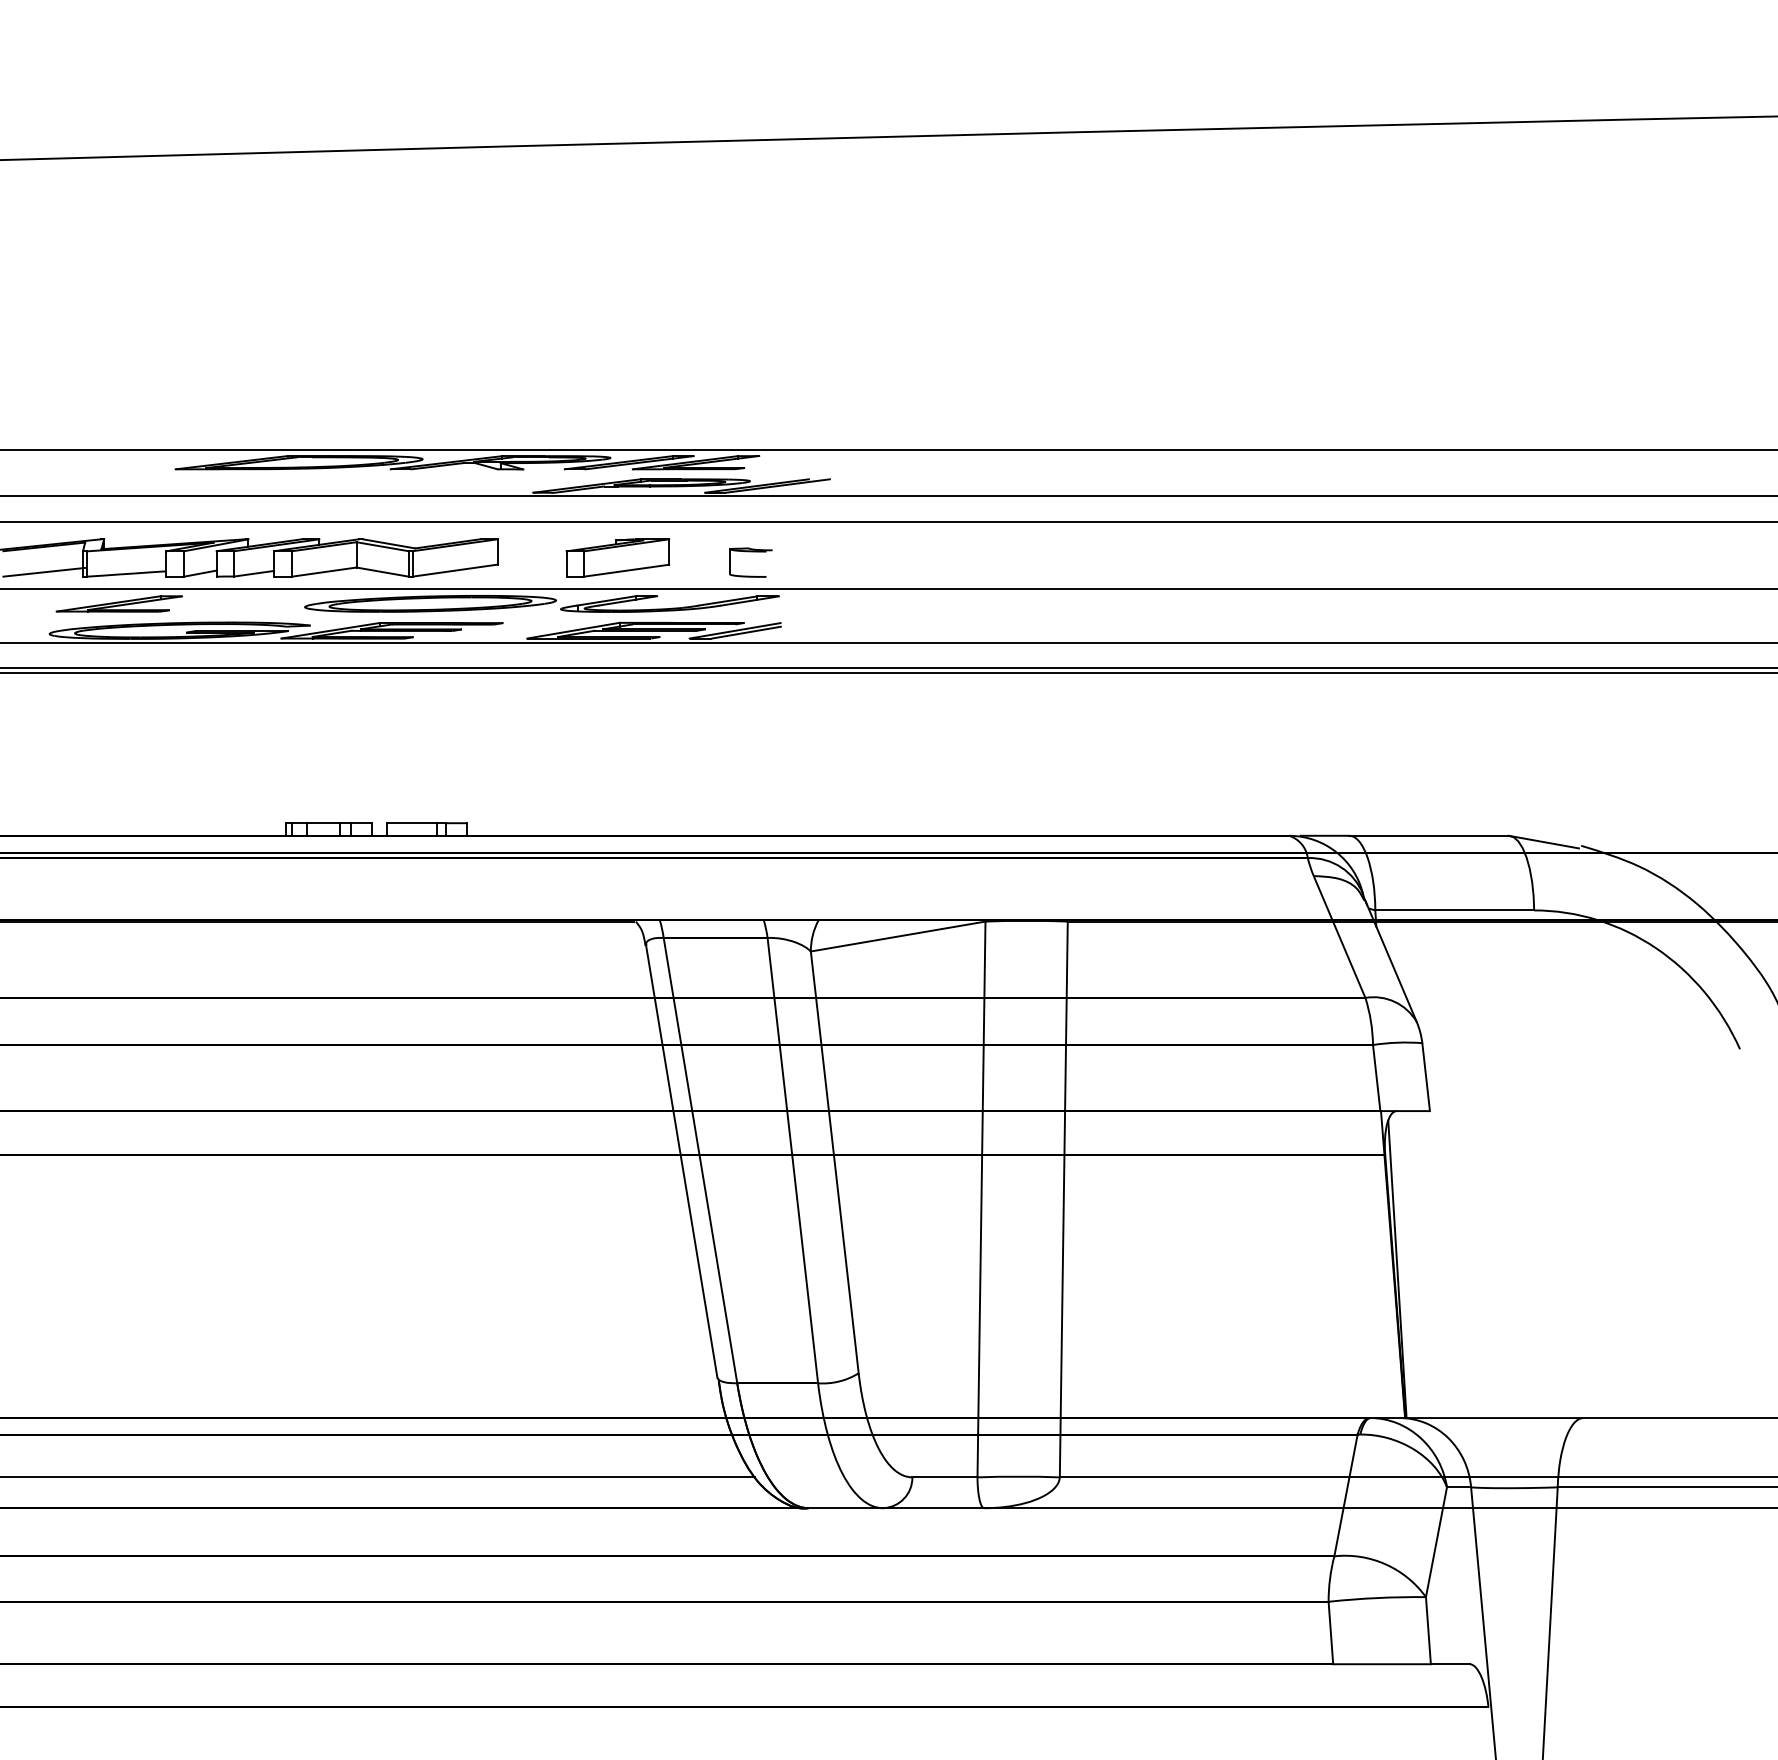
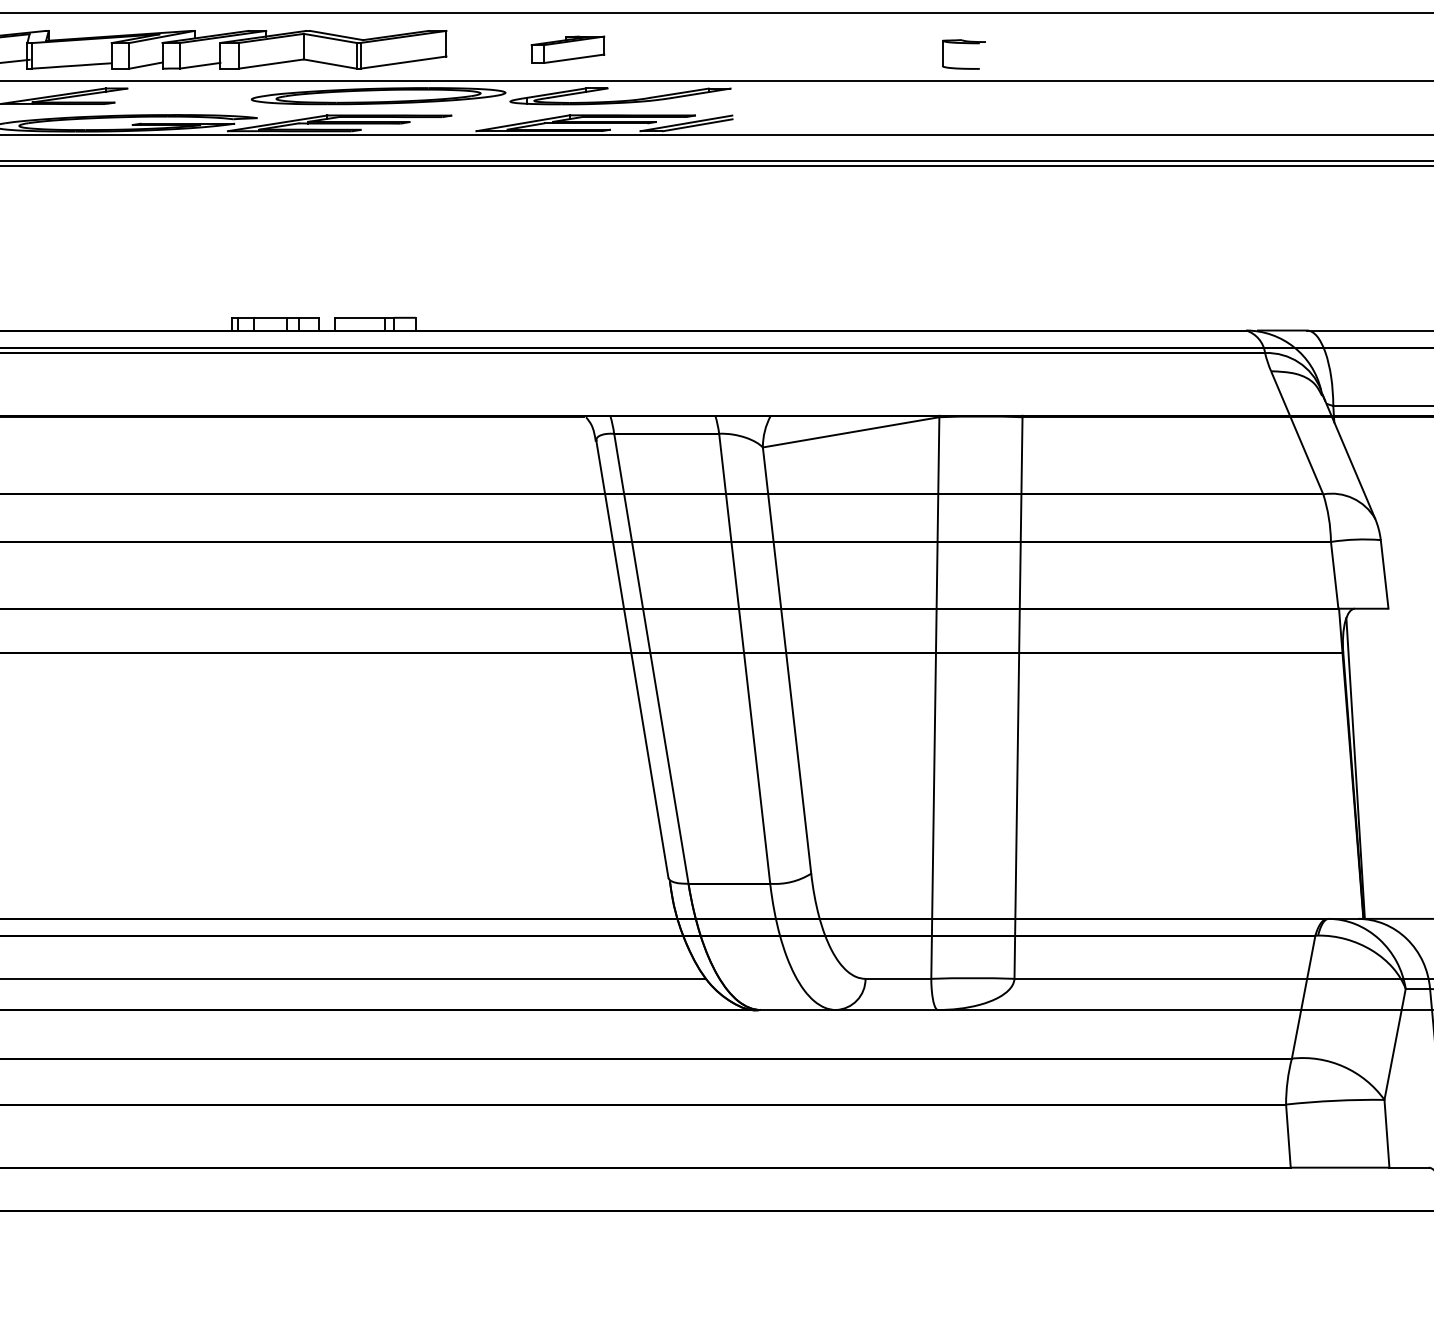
part: (750, 552) -> (963, 44), moved
part: (617, 557) -> (567, 49), size x0.7

